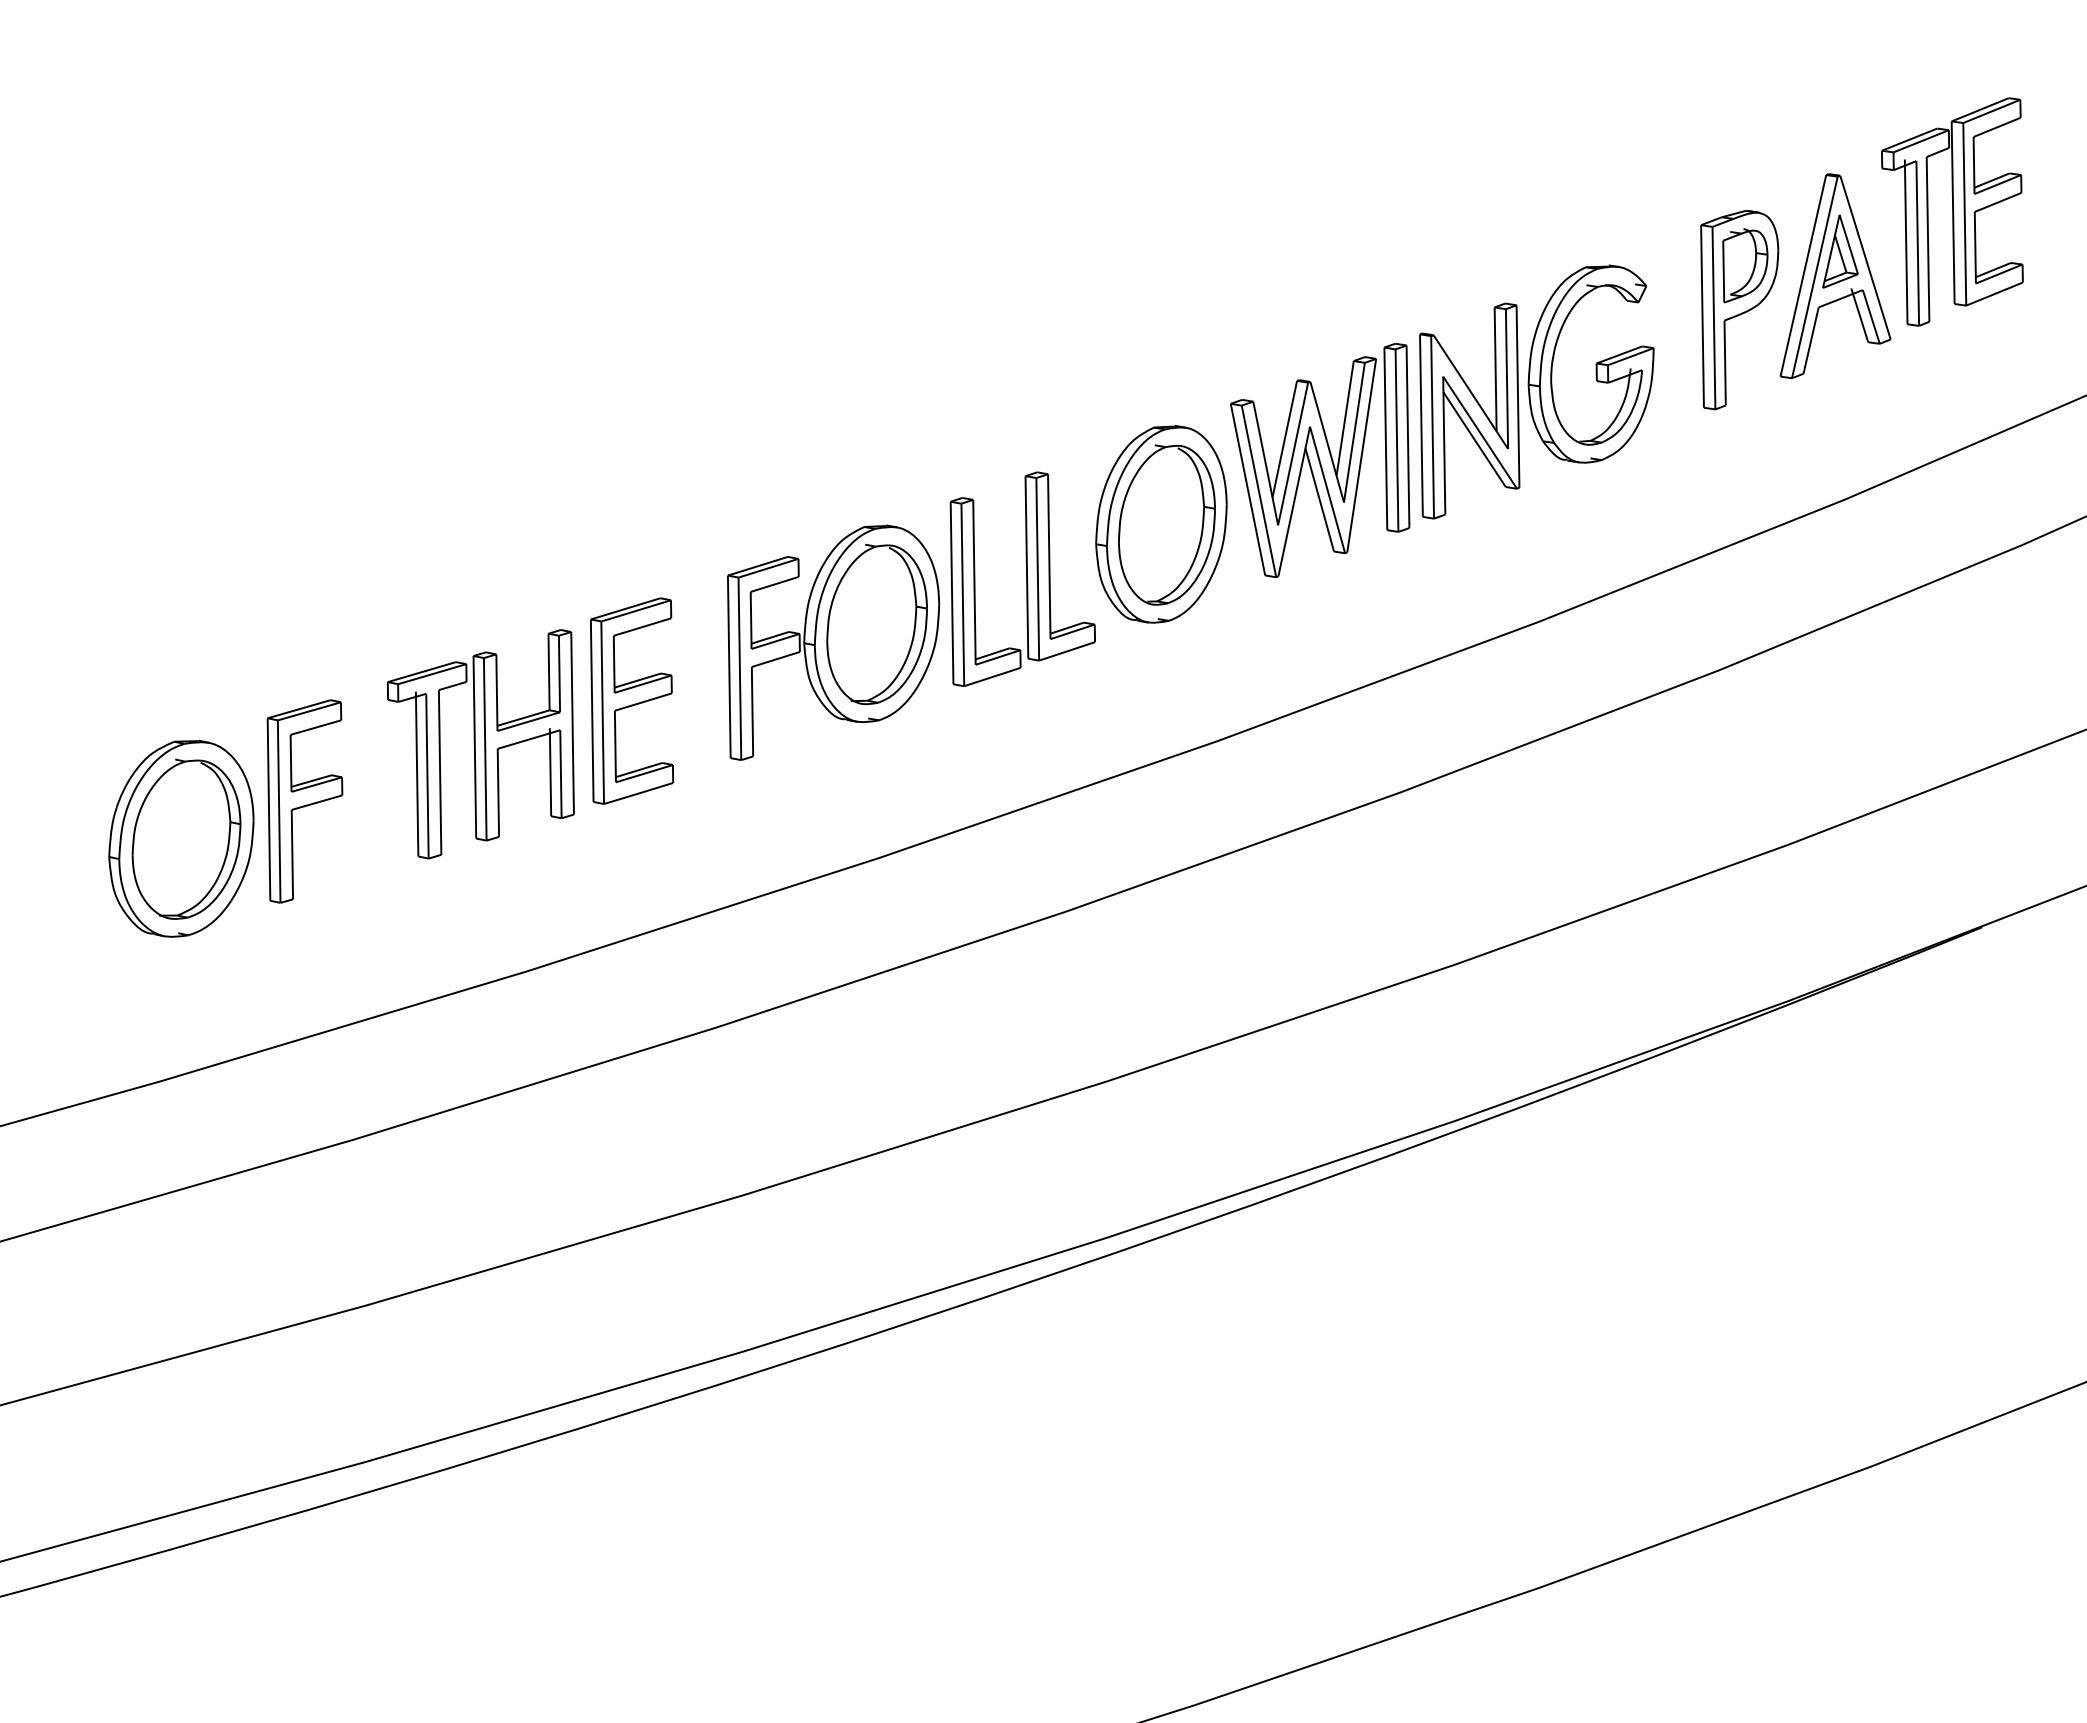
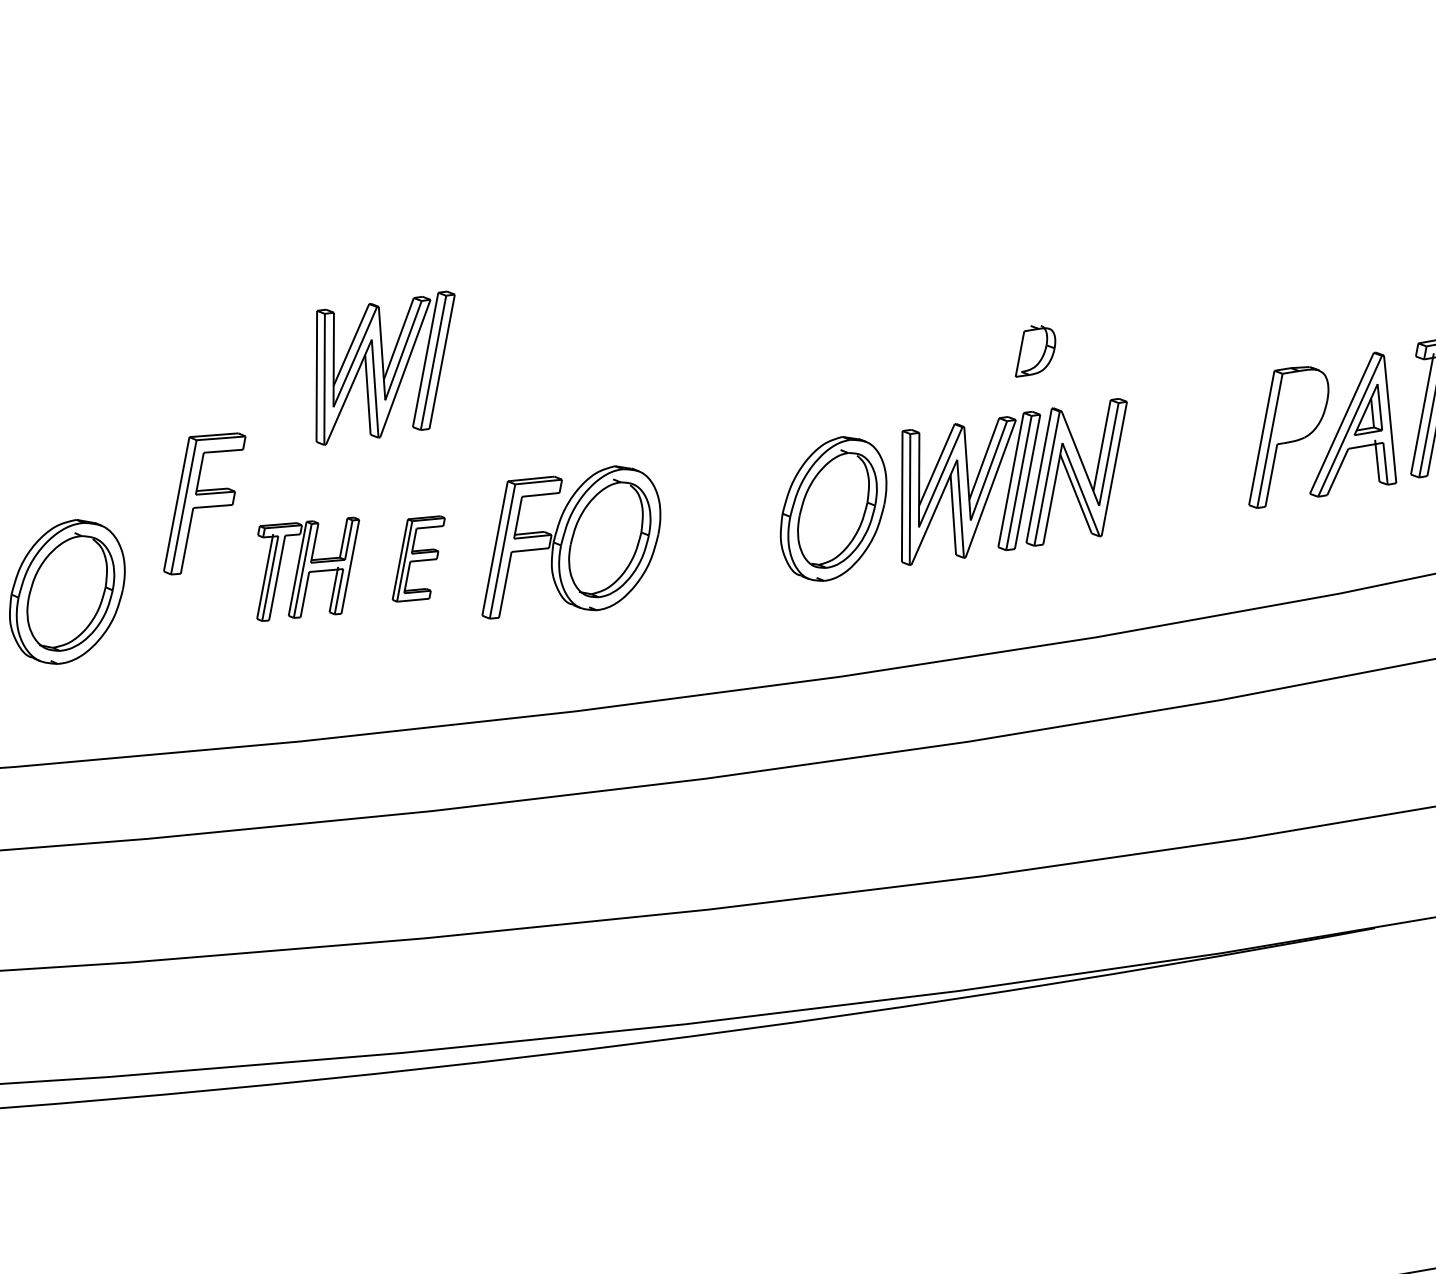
part: (1745, 265) -> (1036, 352), moved
part: (1590, 363) -> (1172, 455), removed
part: (522, 460) -> (374, 365), added
part: (1022, 578) -> (723, 527), removed
part: (632, 700) -> (418, 558), size x0.6
part: (480, 744) -> (300, 567), size x0.7
part: (304, 801) -> (203, 503), moved

